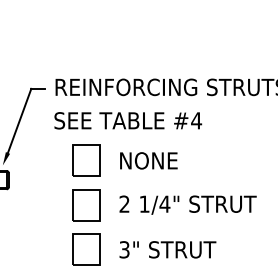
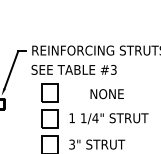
text: (196, 120) -> (113, 69), #4 -> #3
text: (147, 161) -> (106, 94), moved
text: (123, 202) -> (71, 117), 2 -> 1

